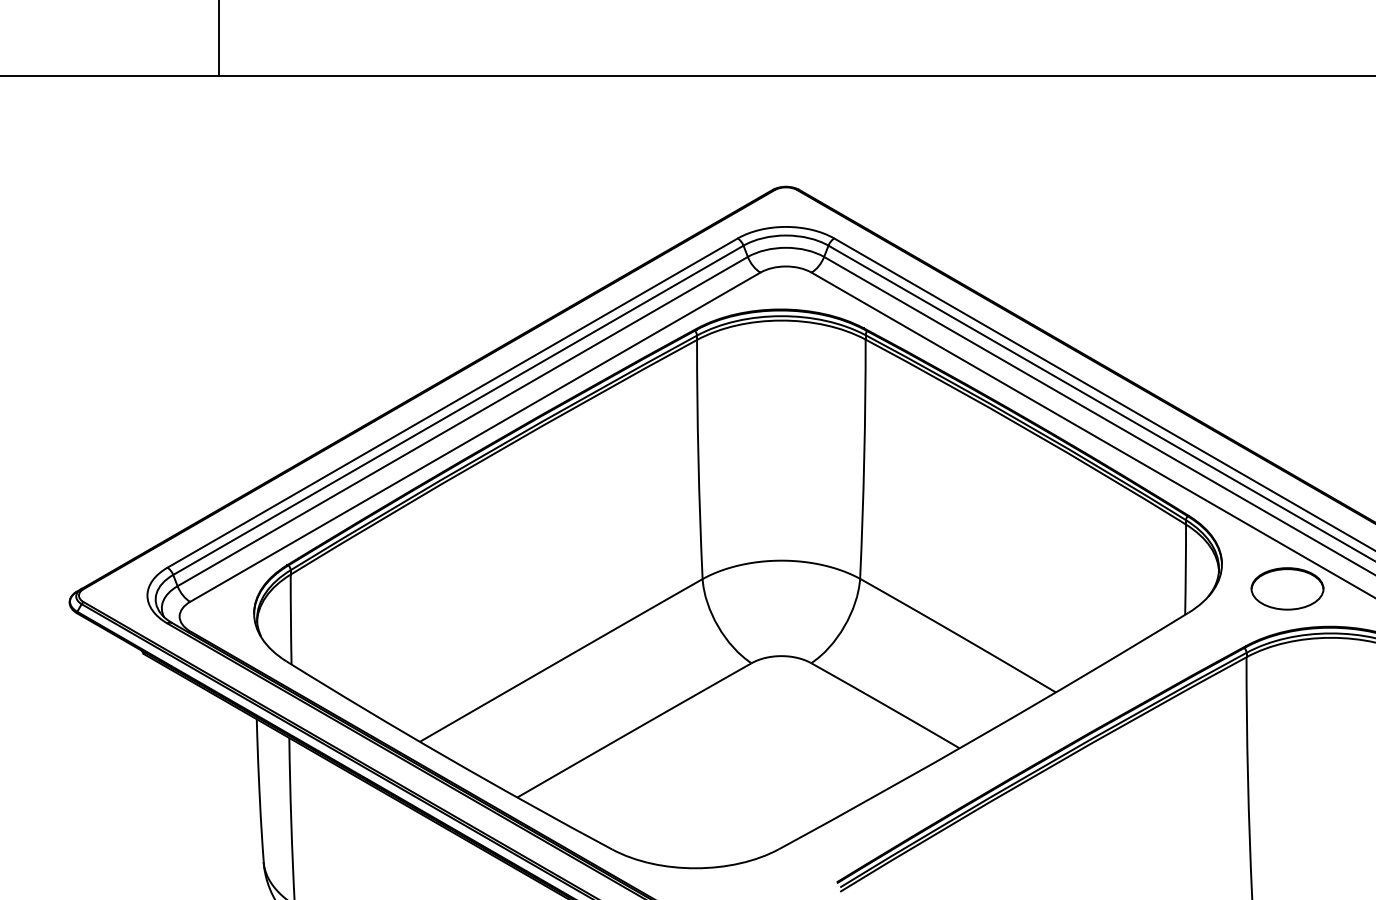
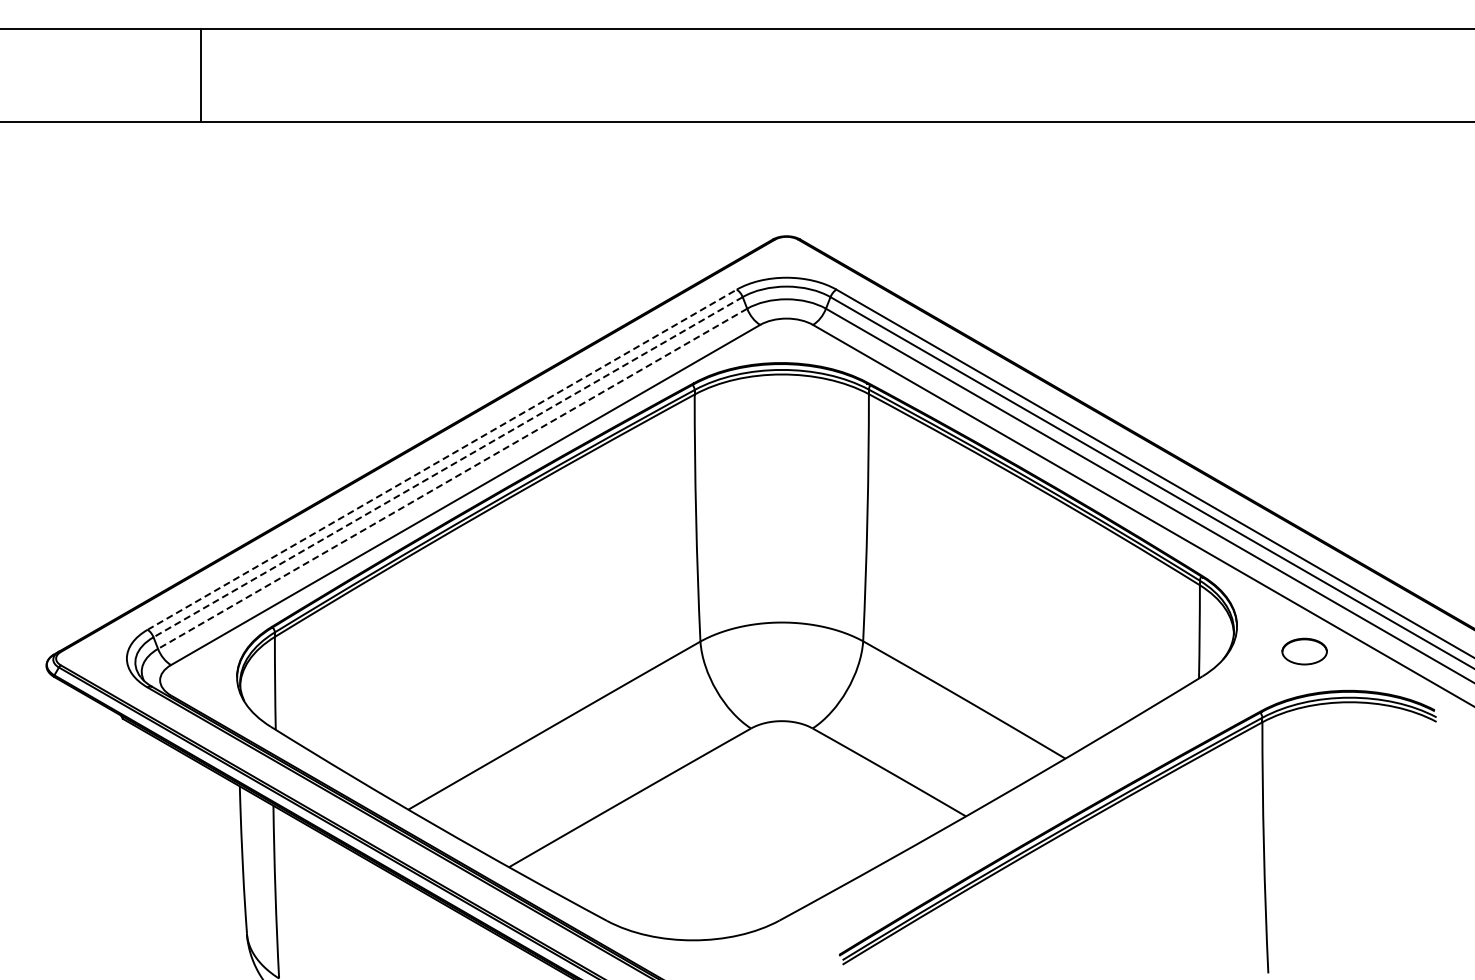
line: (452, 402) -> (442, 459), solid -> dashed
line: (457, 410) -> (447, 467), solid -> dashed
line: (462, 422) -> (452, 479), solid -> dashed
part: (1287, 588) -> (1304, 651), size x0.6

